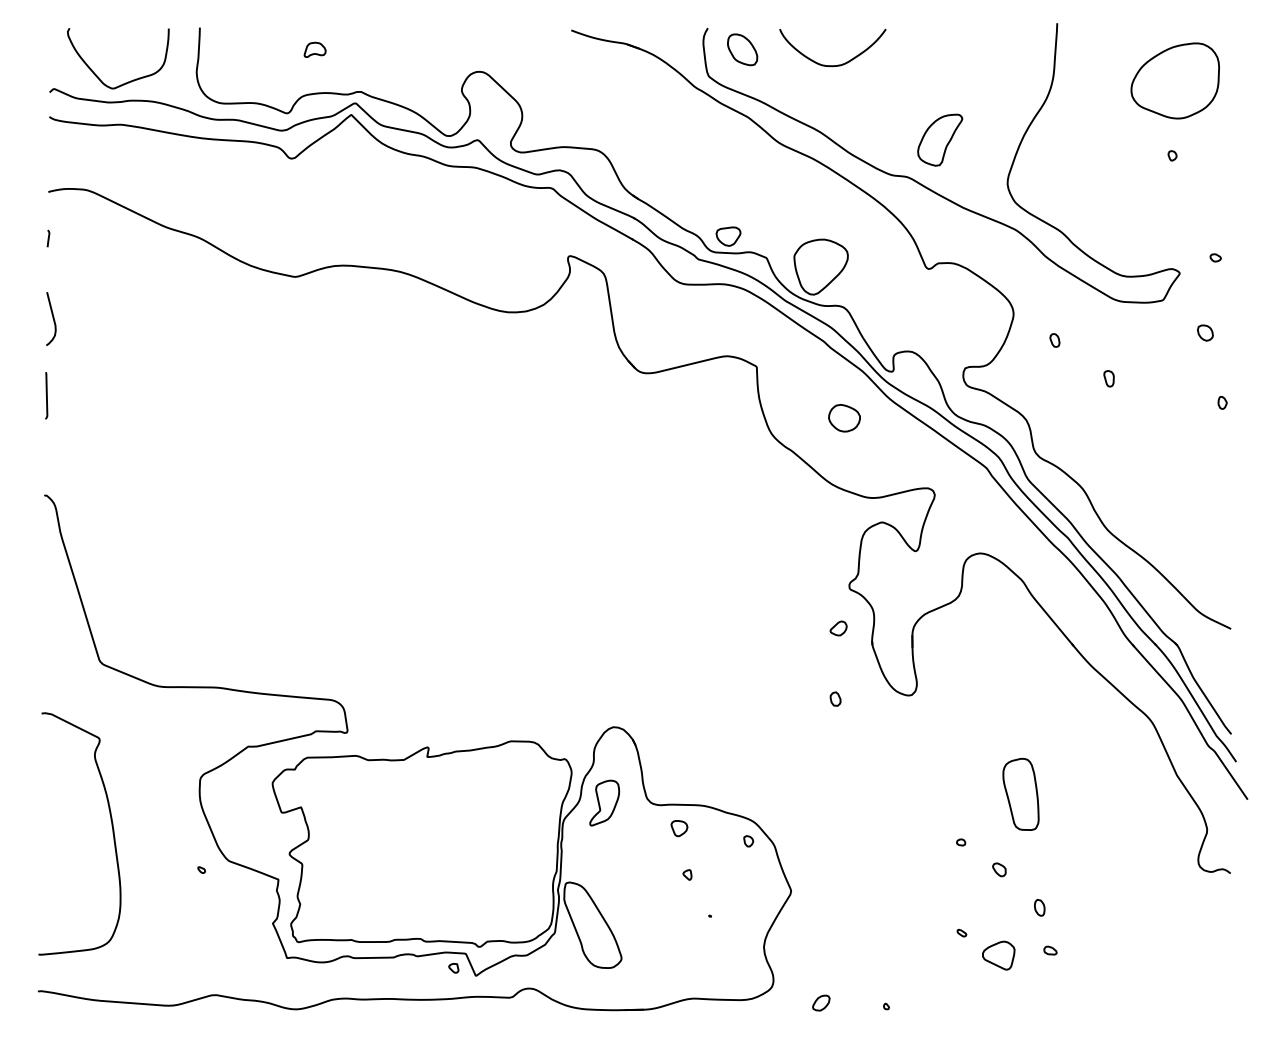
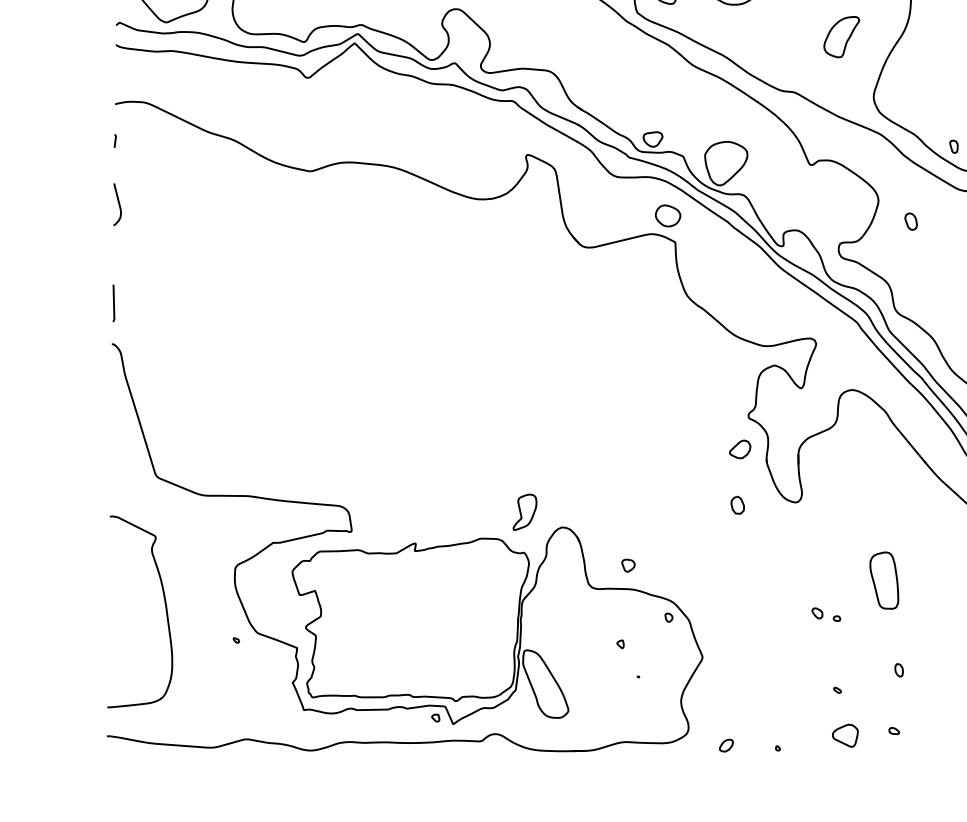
part: (940, 139) -> (842, 36), moved
part: (1054, 340) -> (910, 221), size x1.6
part: (1108, 378) -> (953, 146), moved
line: (46, 395) -> (113, 303), moved
part: (844, 418) -> (668, 216), moved
part: (838, 628) -> (740, 449), size x1.6
part: (835, 698) -> (737, 504), size x1.6
part: (604, 802) -> (524, 511), moved
part: (679, 828) -> (628, 565), moved
part: (999, 869) -> (817, 613), moved
part: (1050, 950) -> (894, 730), moved
part: (998, 955) -> (845, 735), moved

